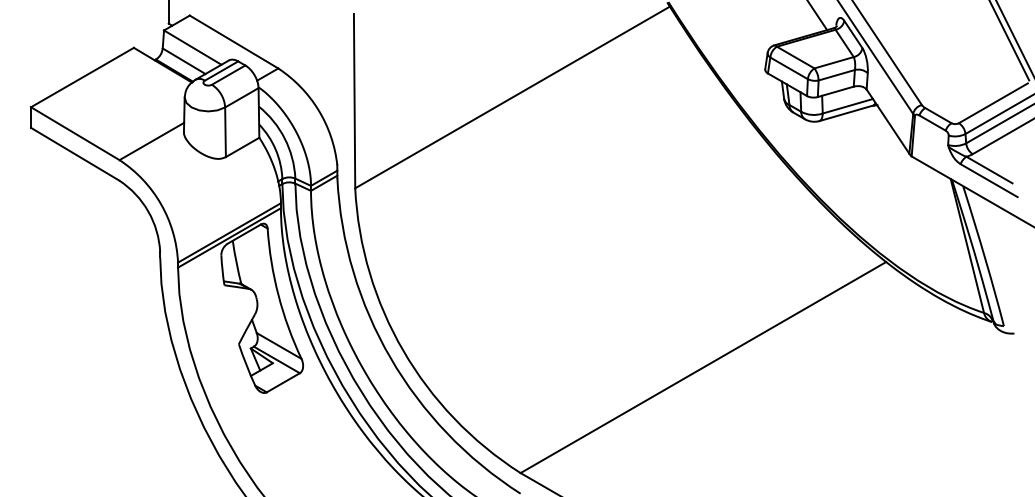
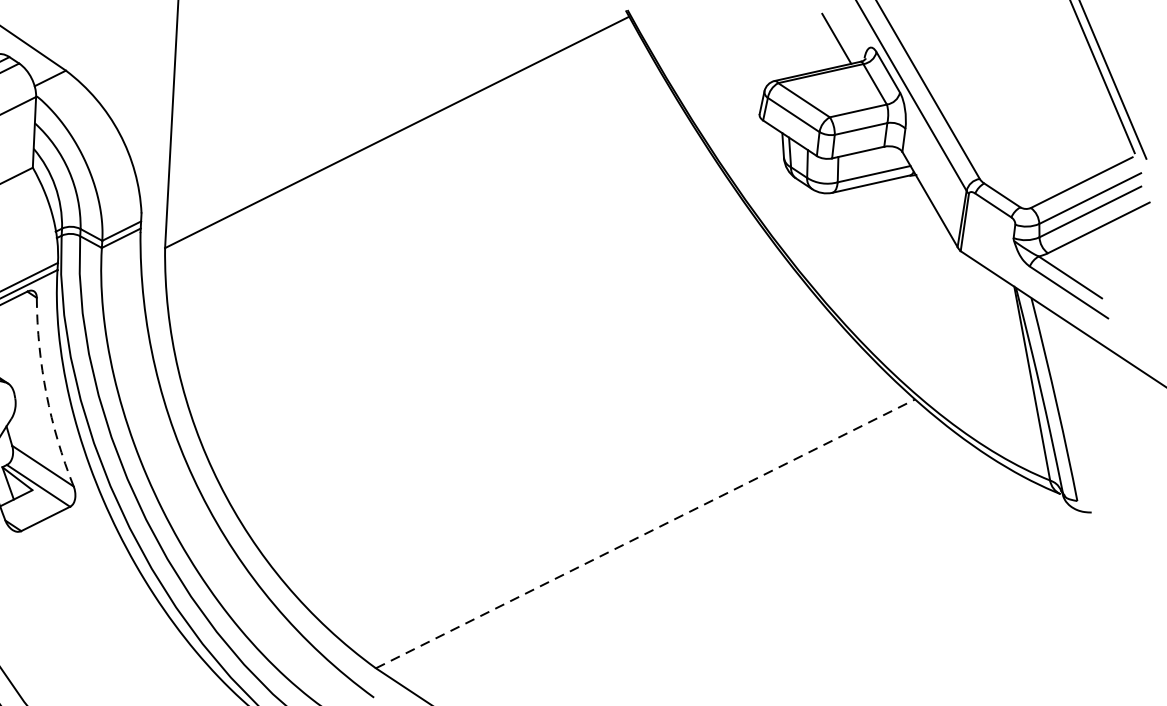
arc: (278, 295) -> (46, 394), solid -> dashed
line: (703, 367) -> (645, 533), solid -> dashed

